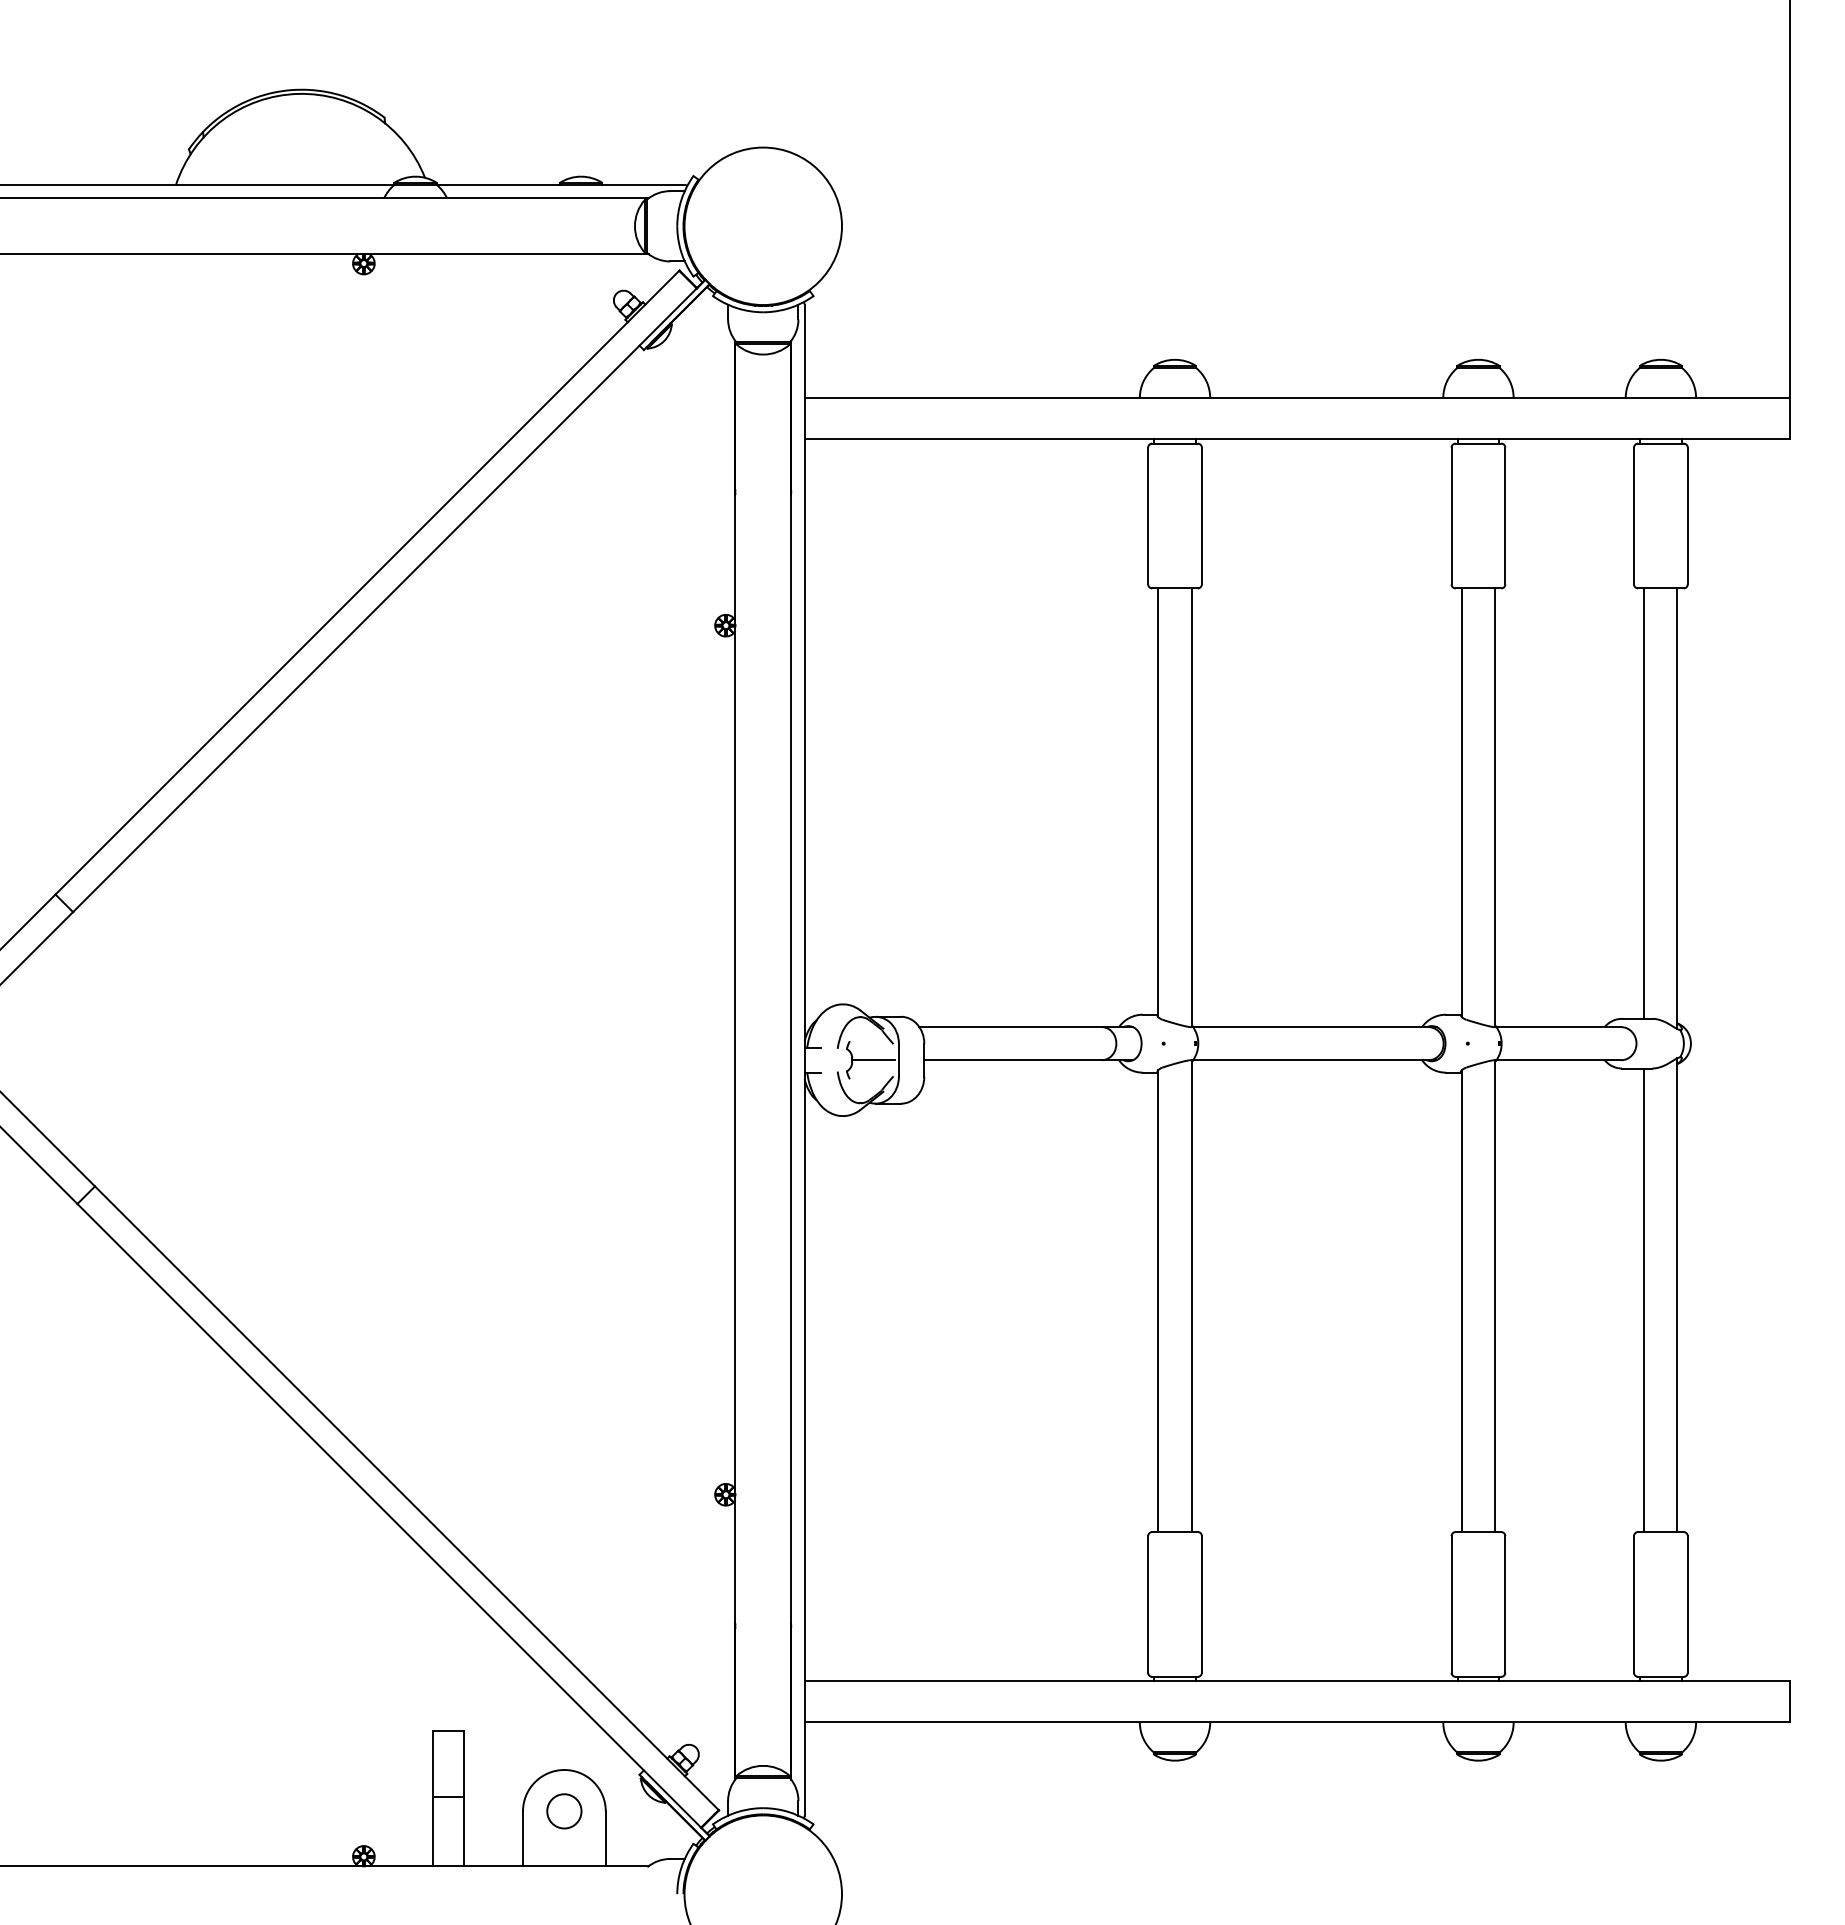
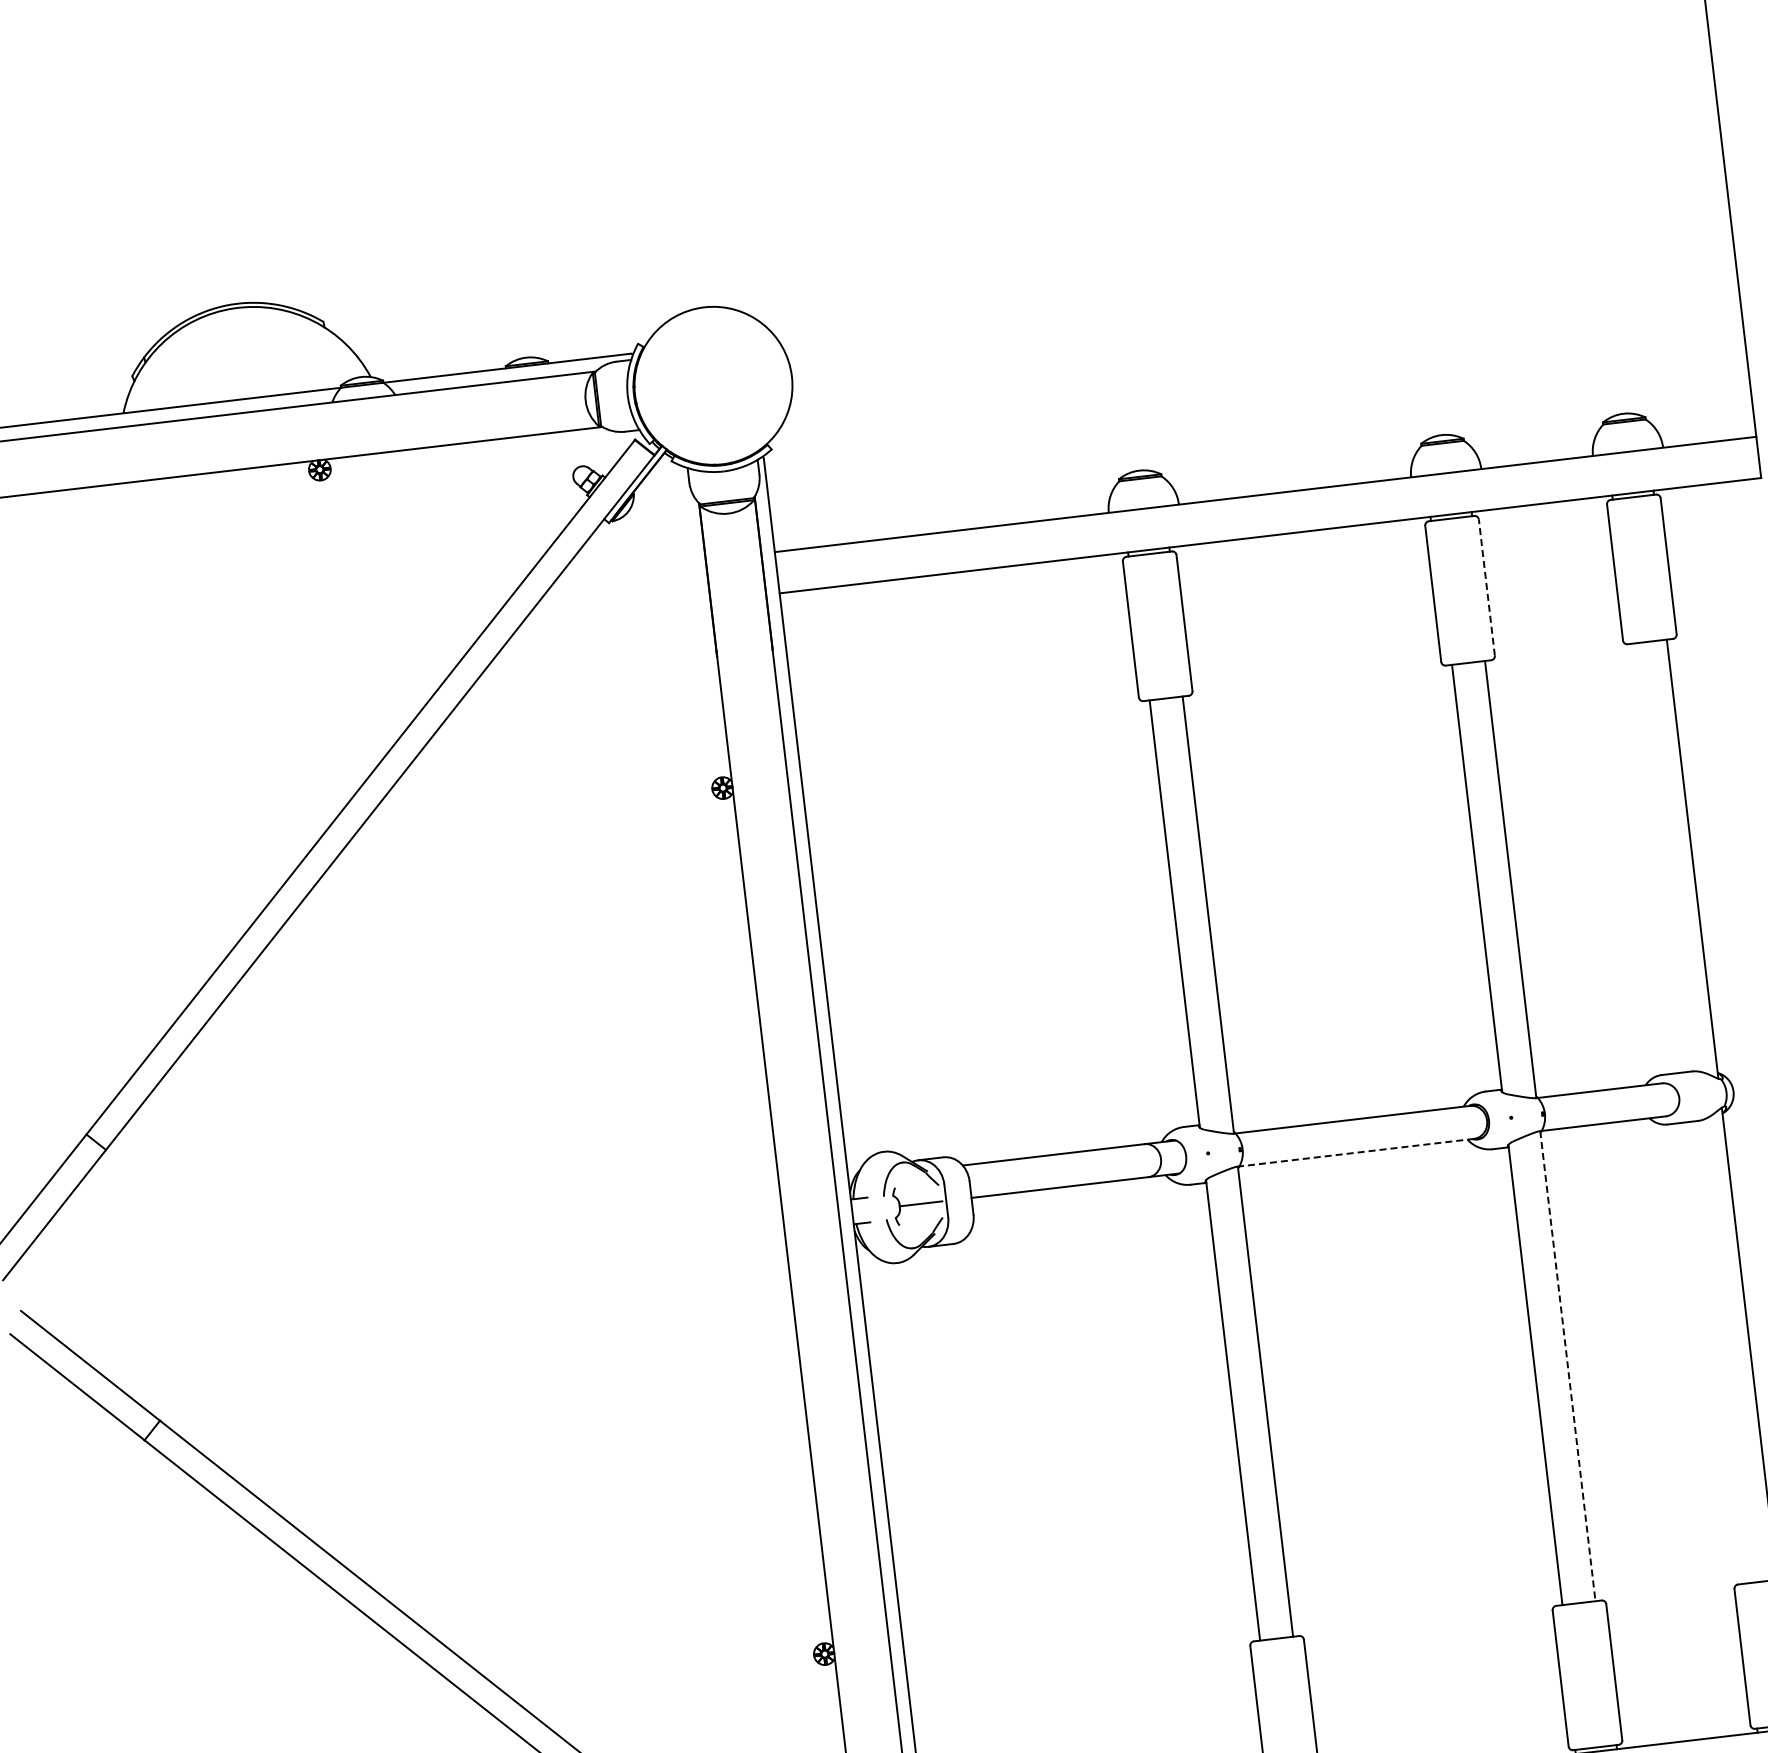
line: (1505, 515) -> (1486, 587), solid -> dashed
line: (1644, 803) -> (1659, 857), removed
line: (1310, 1060) -> (1356, 1152), solid -> dashed
line: (1495, 1296) -> (1568, 1366), solid -> dashed
line: (1644, 1300) -> (1717, 1353), removed

